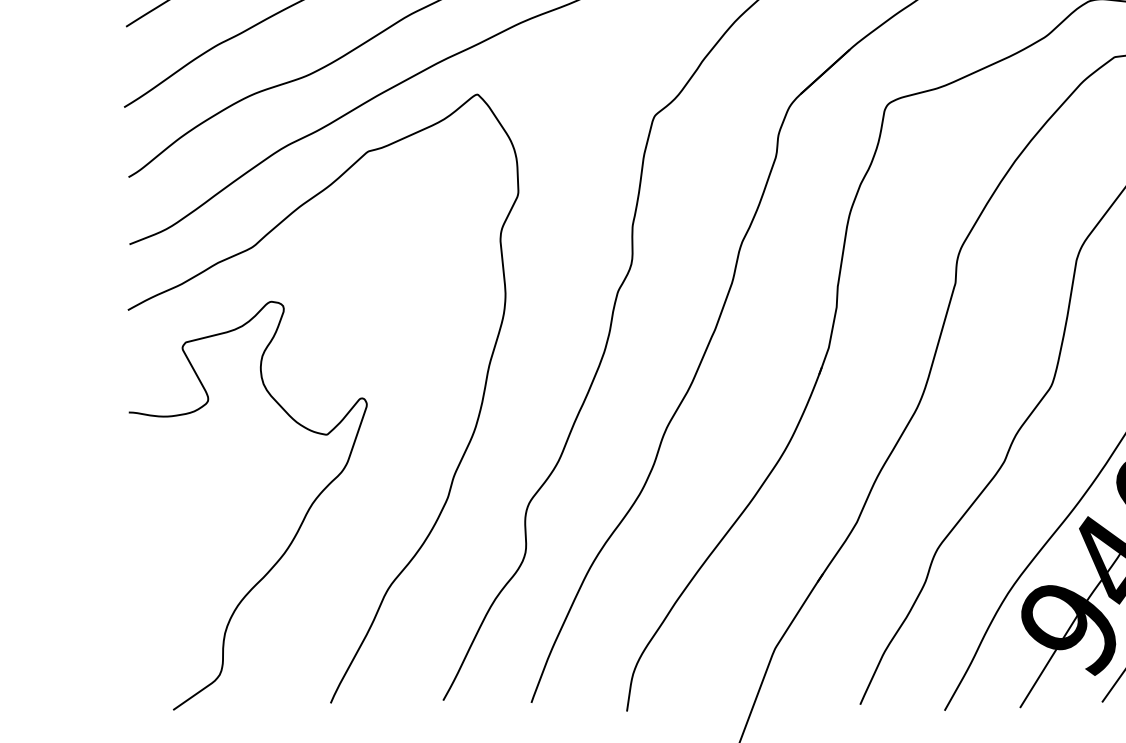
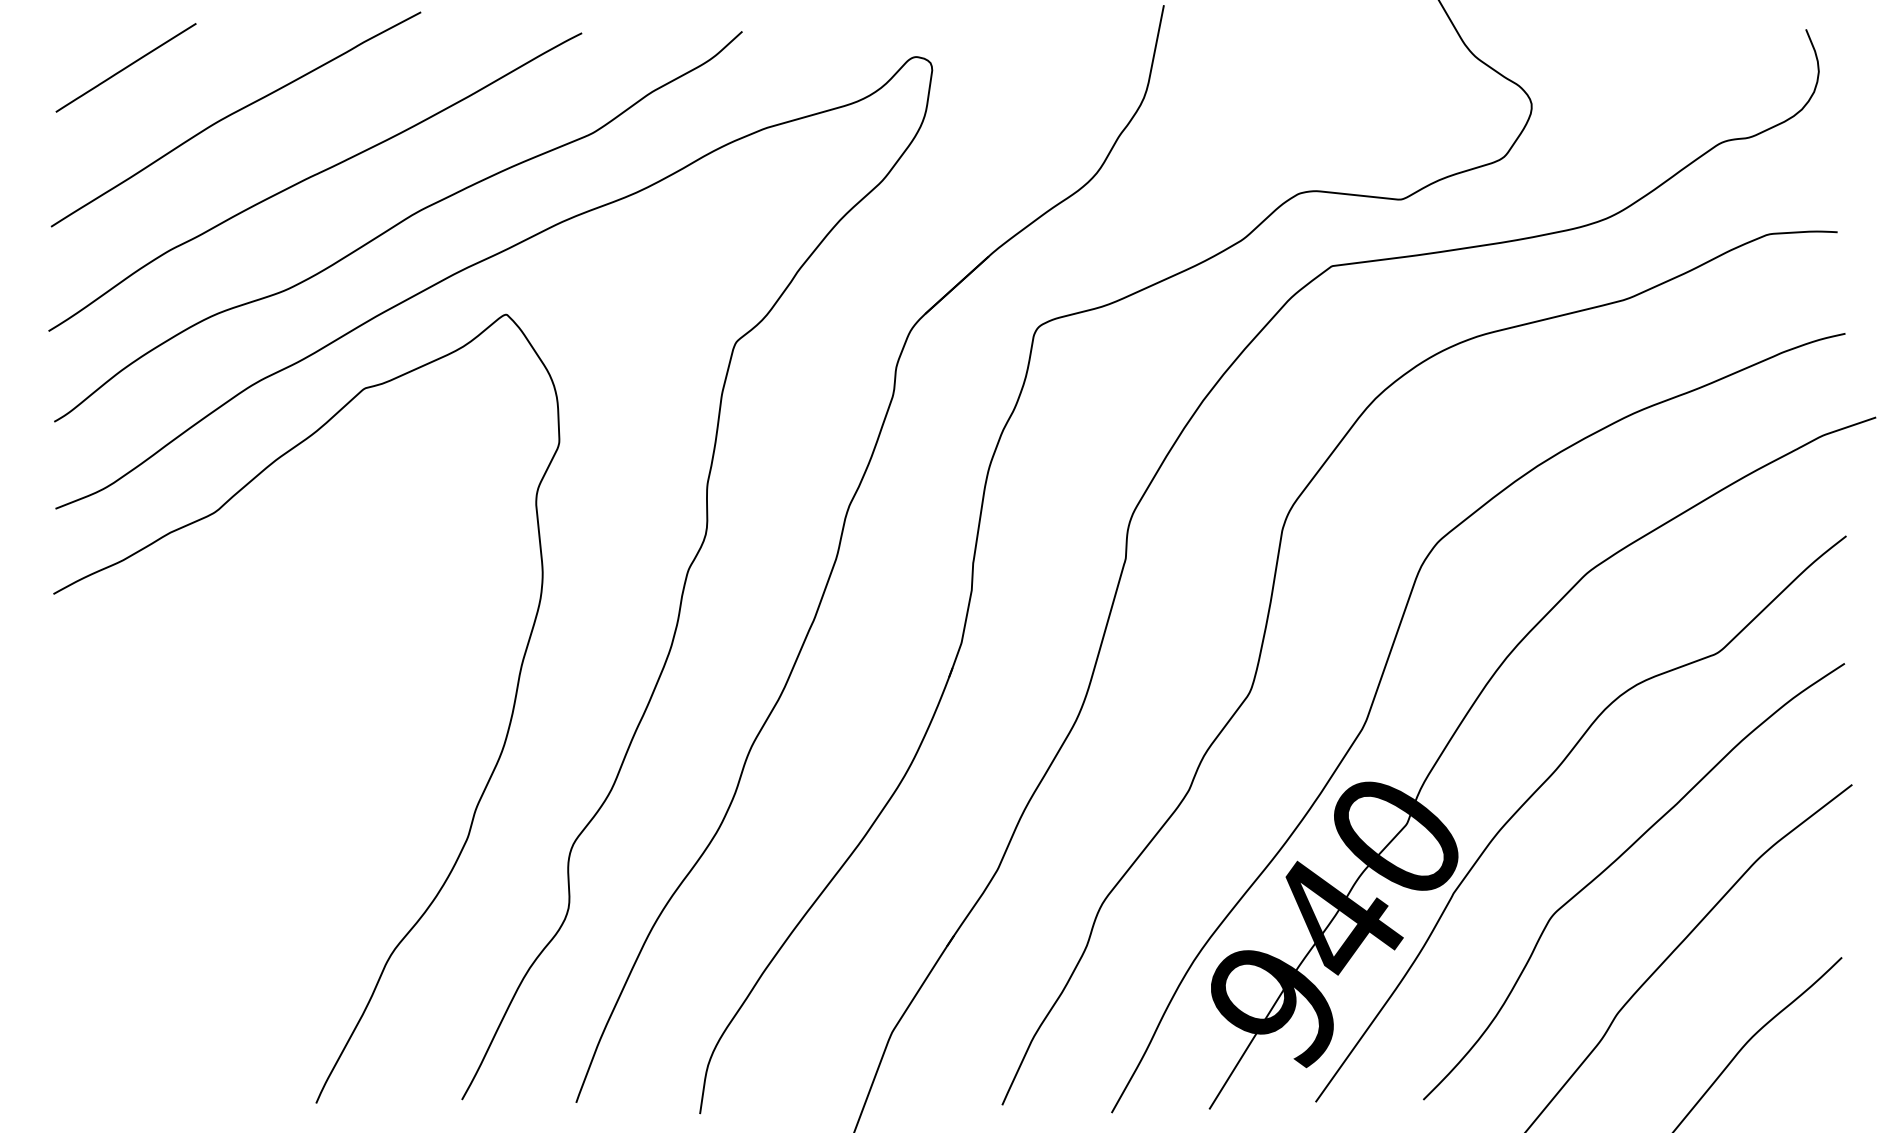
curve: (296, 531) -> (272, 880), removed

